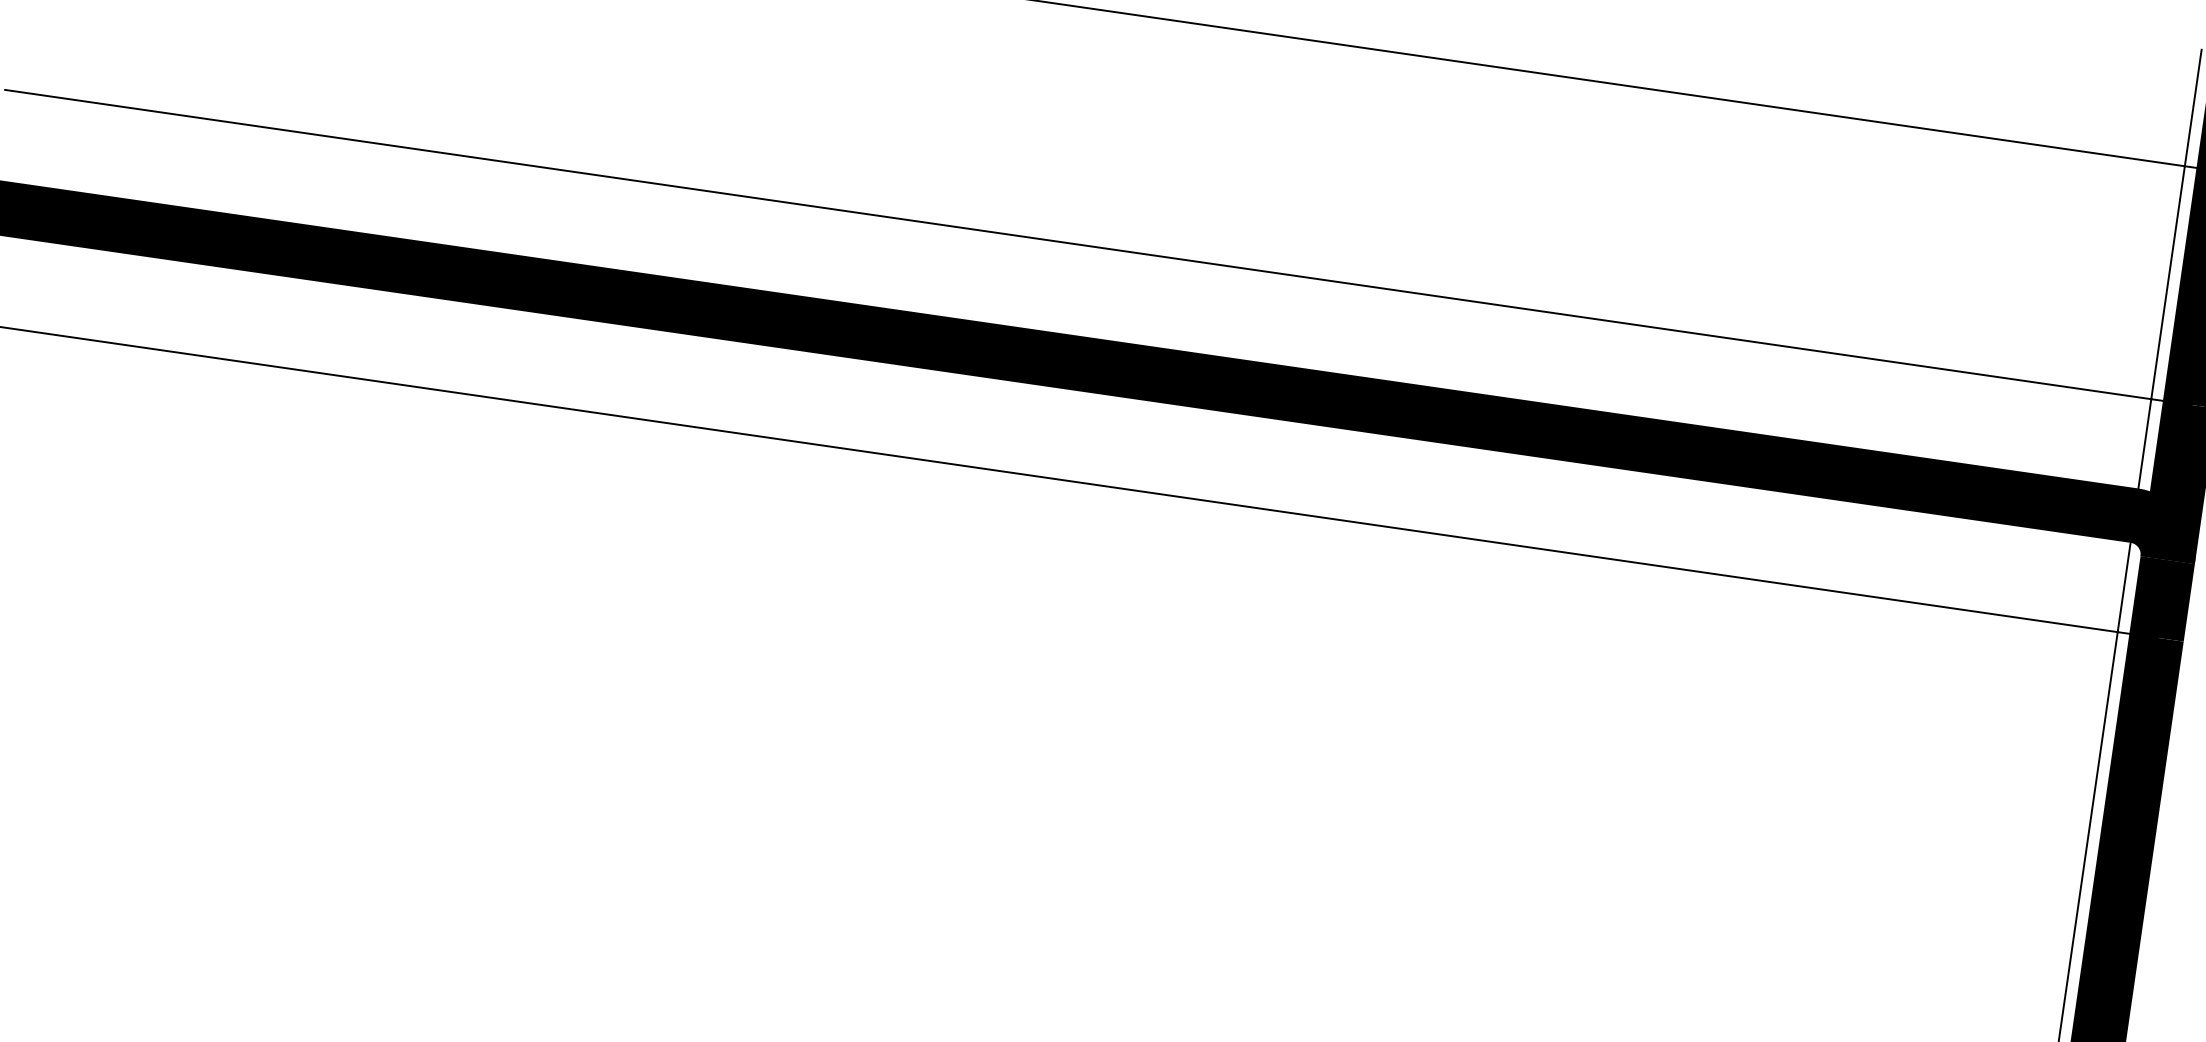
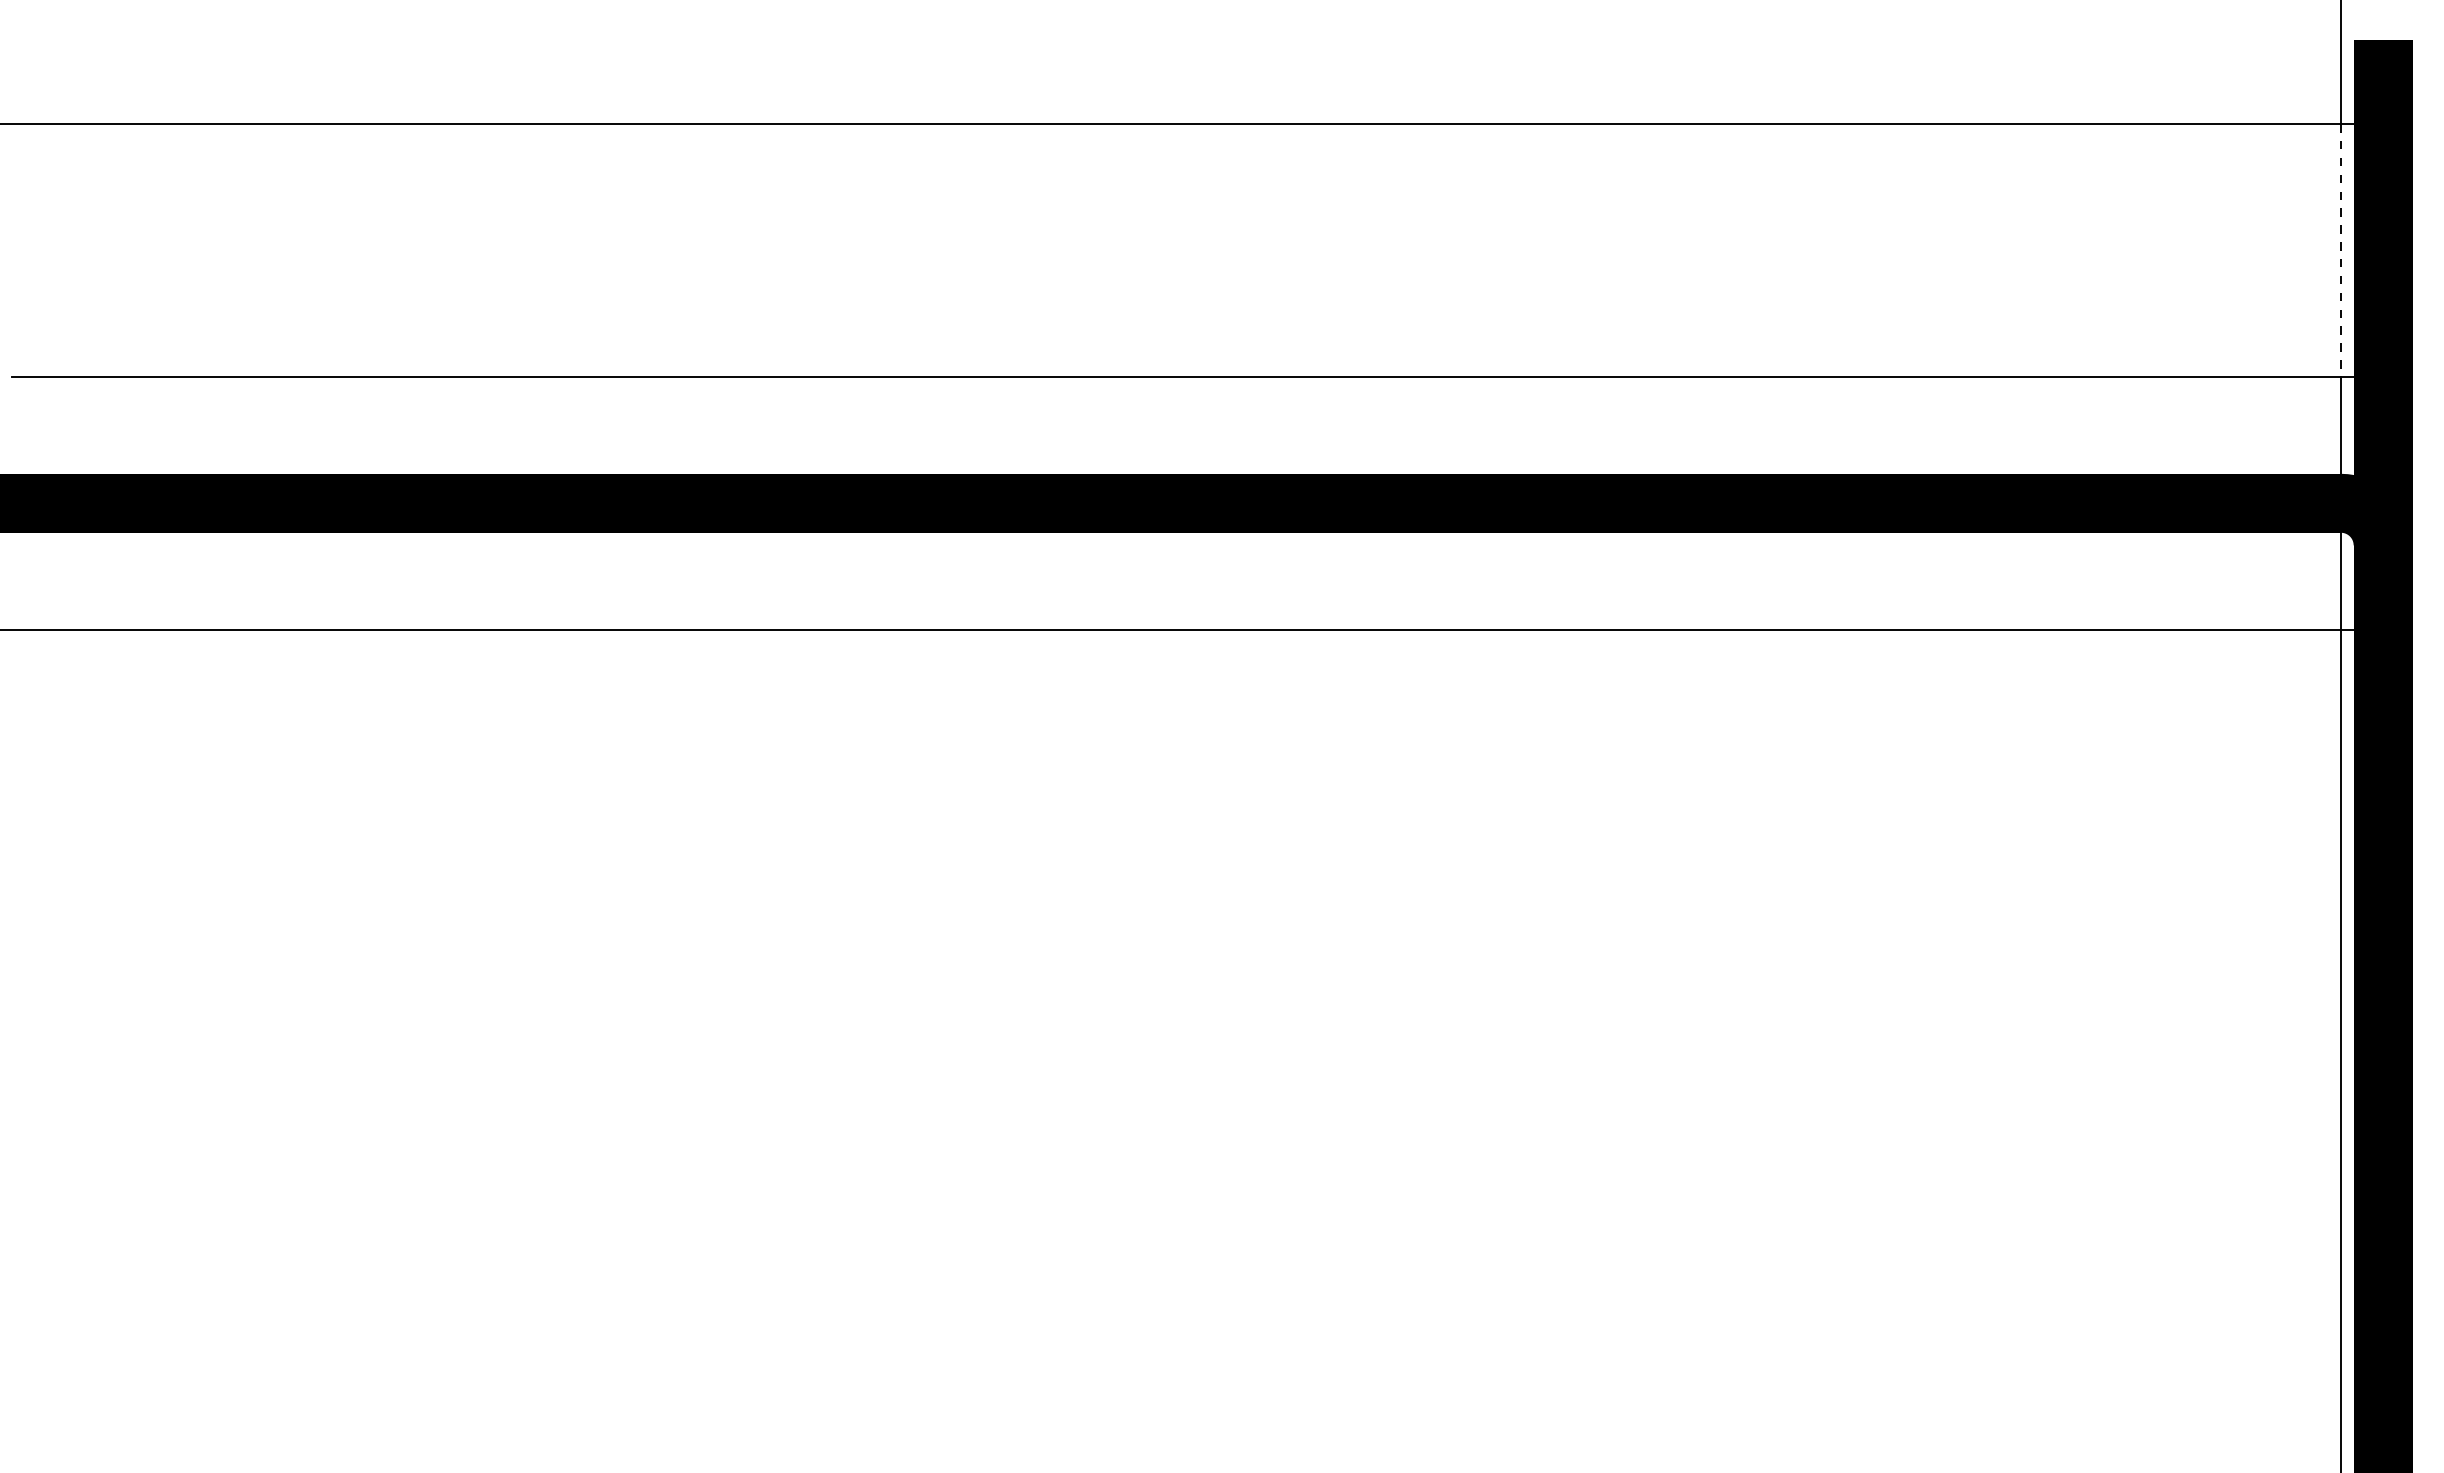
line: (2168, 283) -> (2341, 251), solid -> dashed

